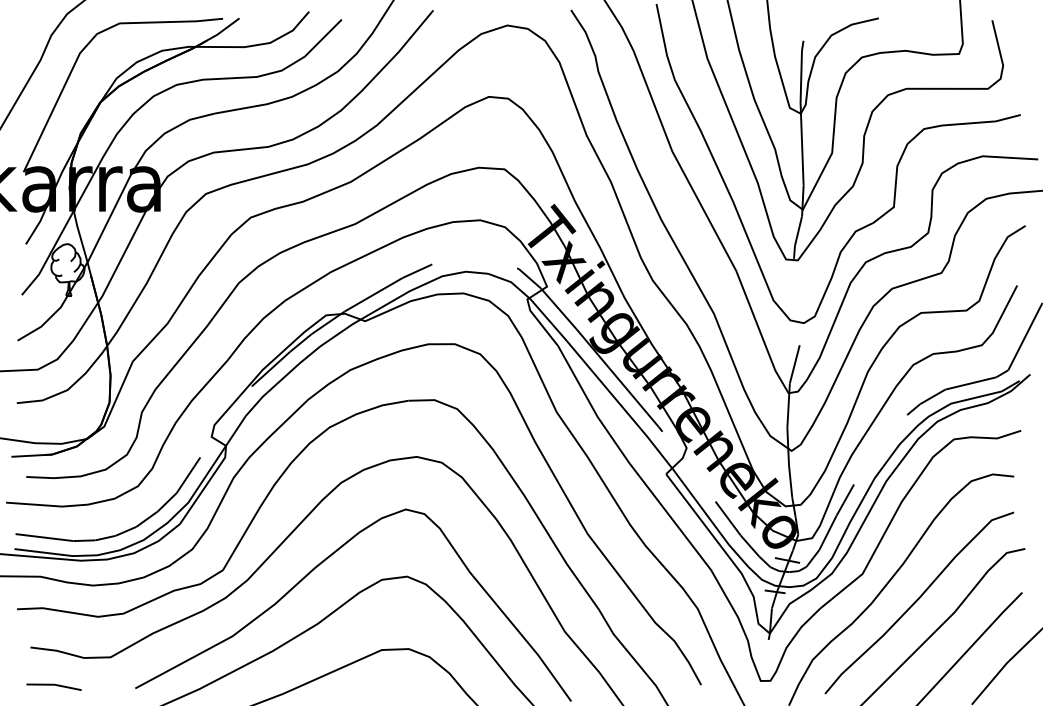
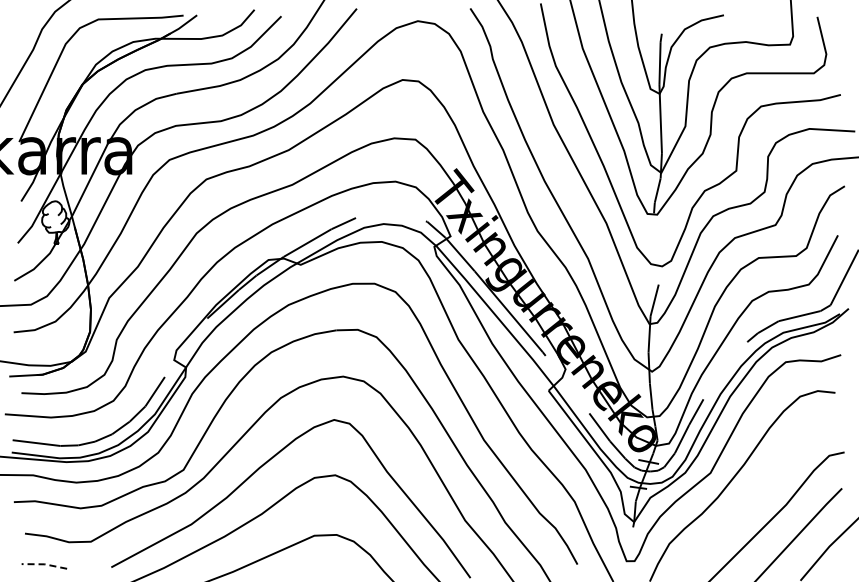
curve: (918, 601) -> (756, 495), removed
line: (54, 684) -> (44, 564), solid -> dashed

